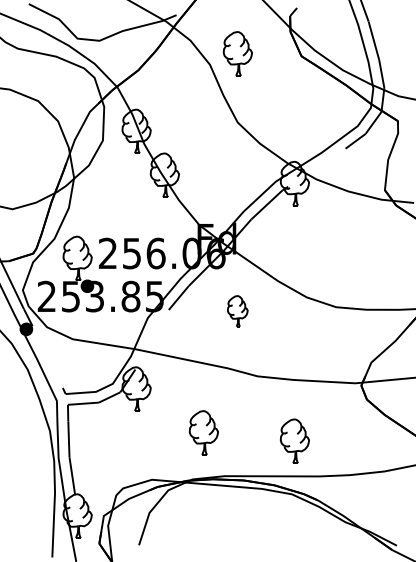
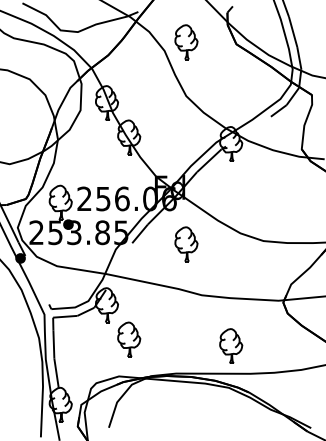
part: (237, 310) -> (186, 243), size x1.43
part: (203, 432) -> (128, 339), moved

